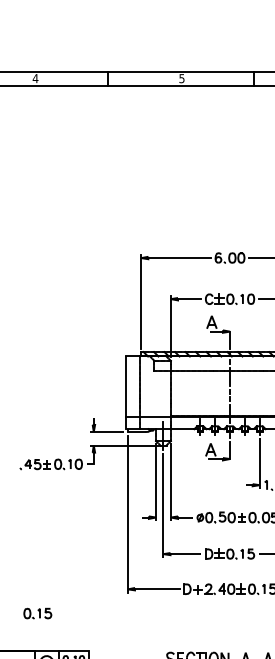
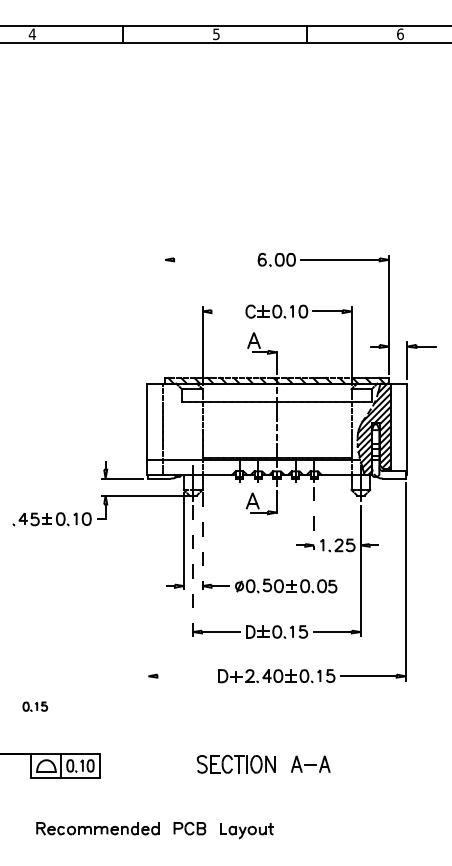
line: (179, 257) -> (213, 259), removed
line: (189, 299) -> (225, 311), removed
line: (141, 301) -> (165, 314), removed
line: (259, 463) -> (314, 518), solid -> dashed
line: (170, 482) -> (202, 541), solid -> dashed
line: (163, 505) -> (193, 570), solid -> dashed
line: (127, 513) -> (148, 581), removed
line: (157, 589) -> (185, 676), removed
part: (38, 613) -> (35, 706), size x0.7

